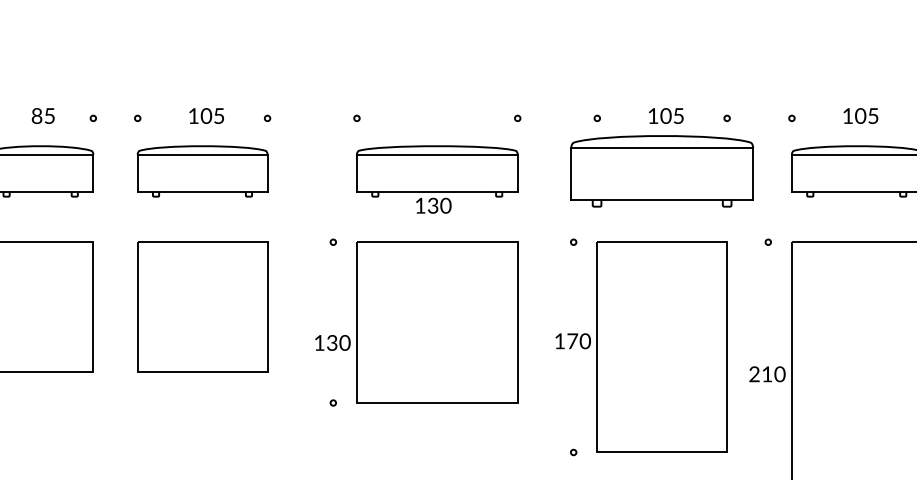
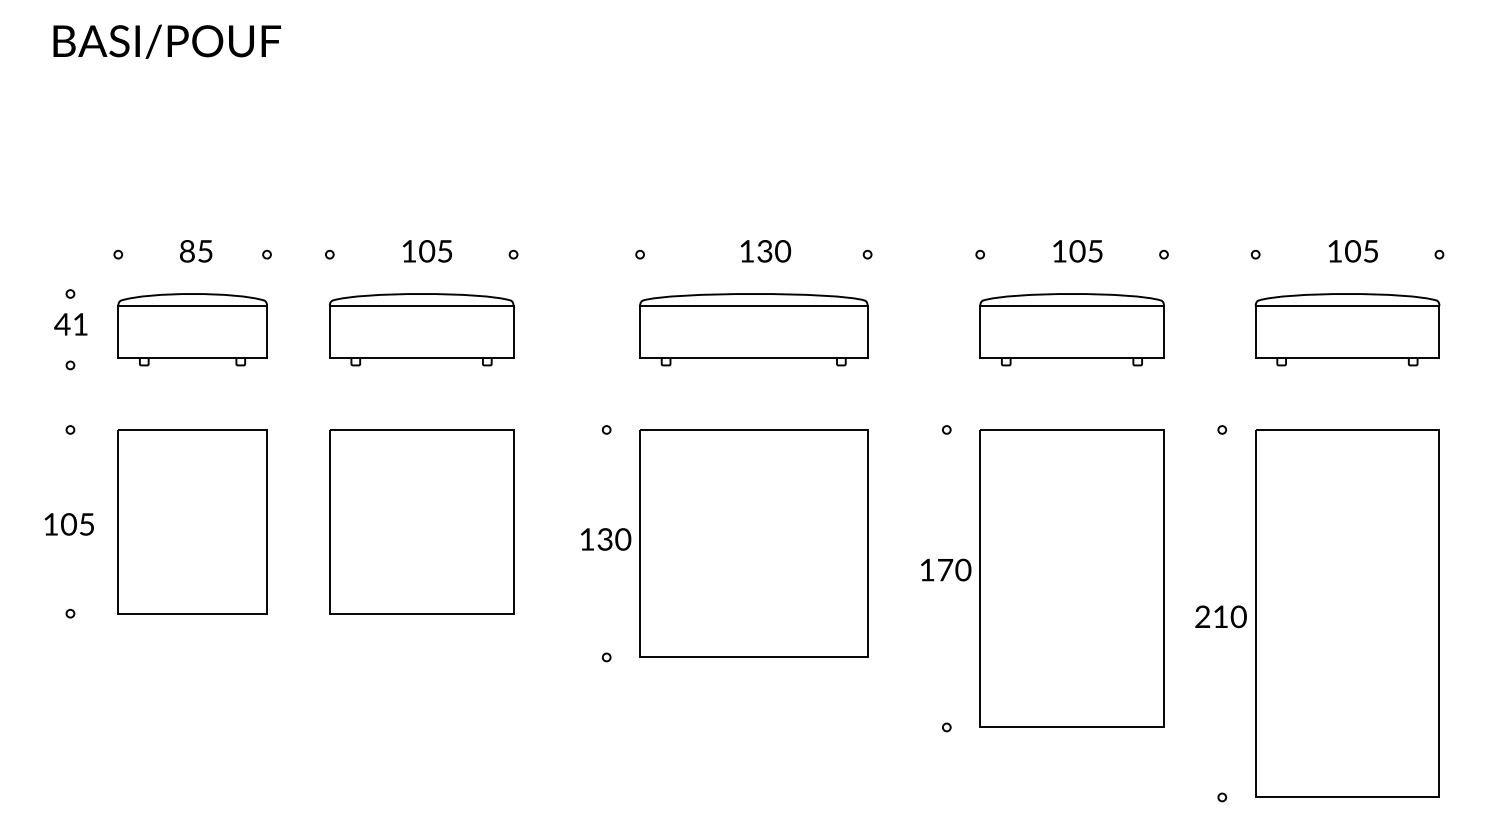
part: (661, 171) -> (1071, 329), size x0.71
text: (433, 205) -> (765, 251), moved
text: (333, 342) -> (606, 539), moved

